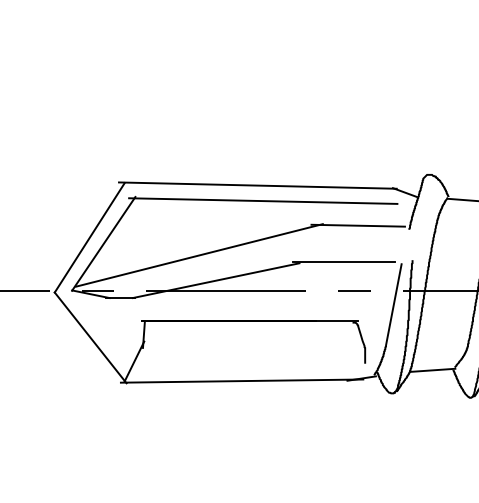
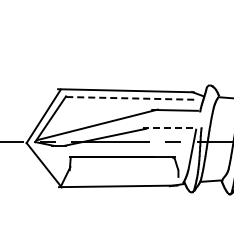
line: (263, 201) -> (128, 98), solid -> dashed
line: (342, 262) -> (167, 128), solid -> dashed

